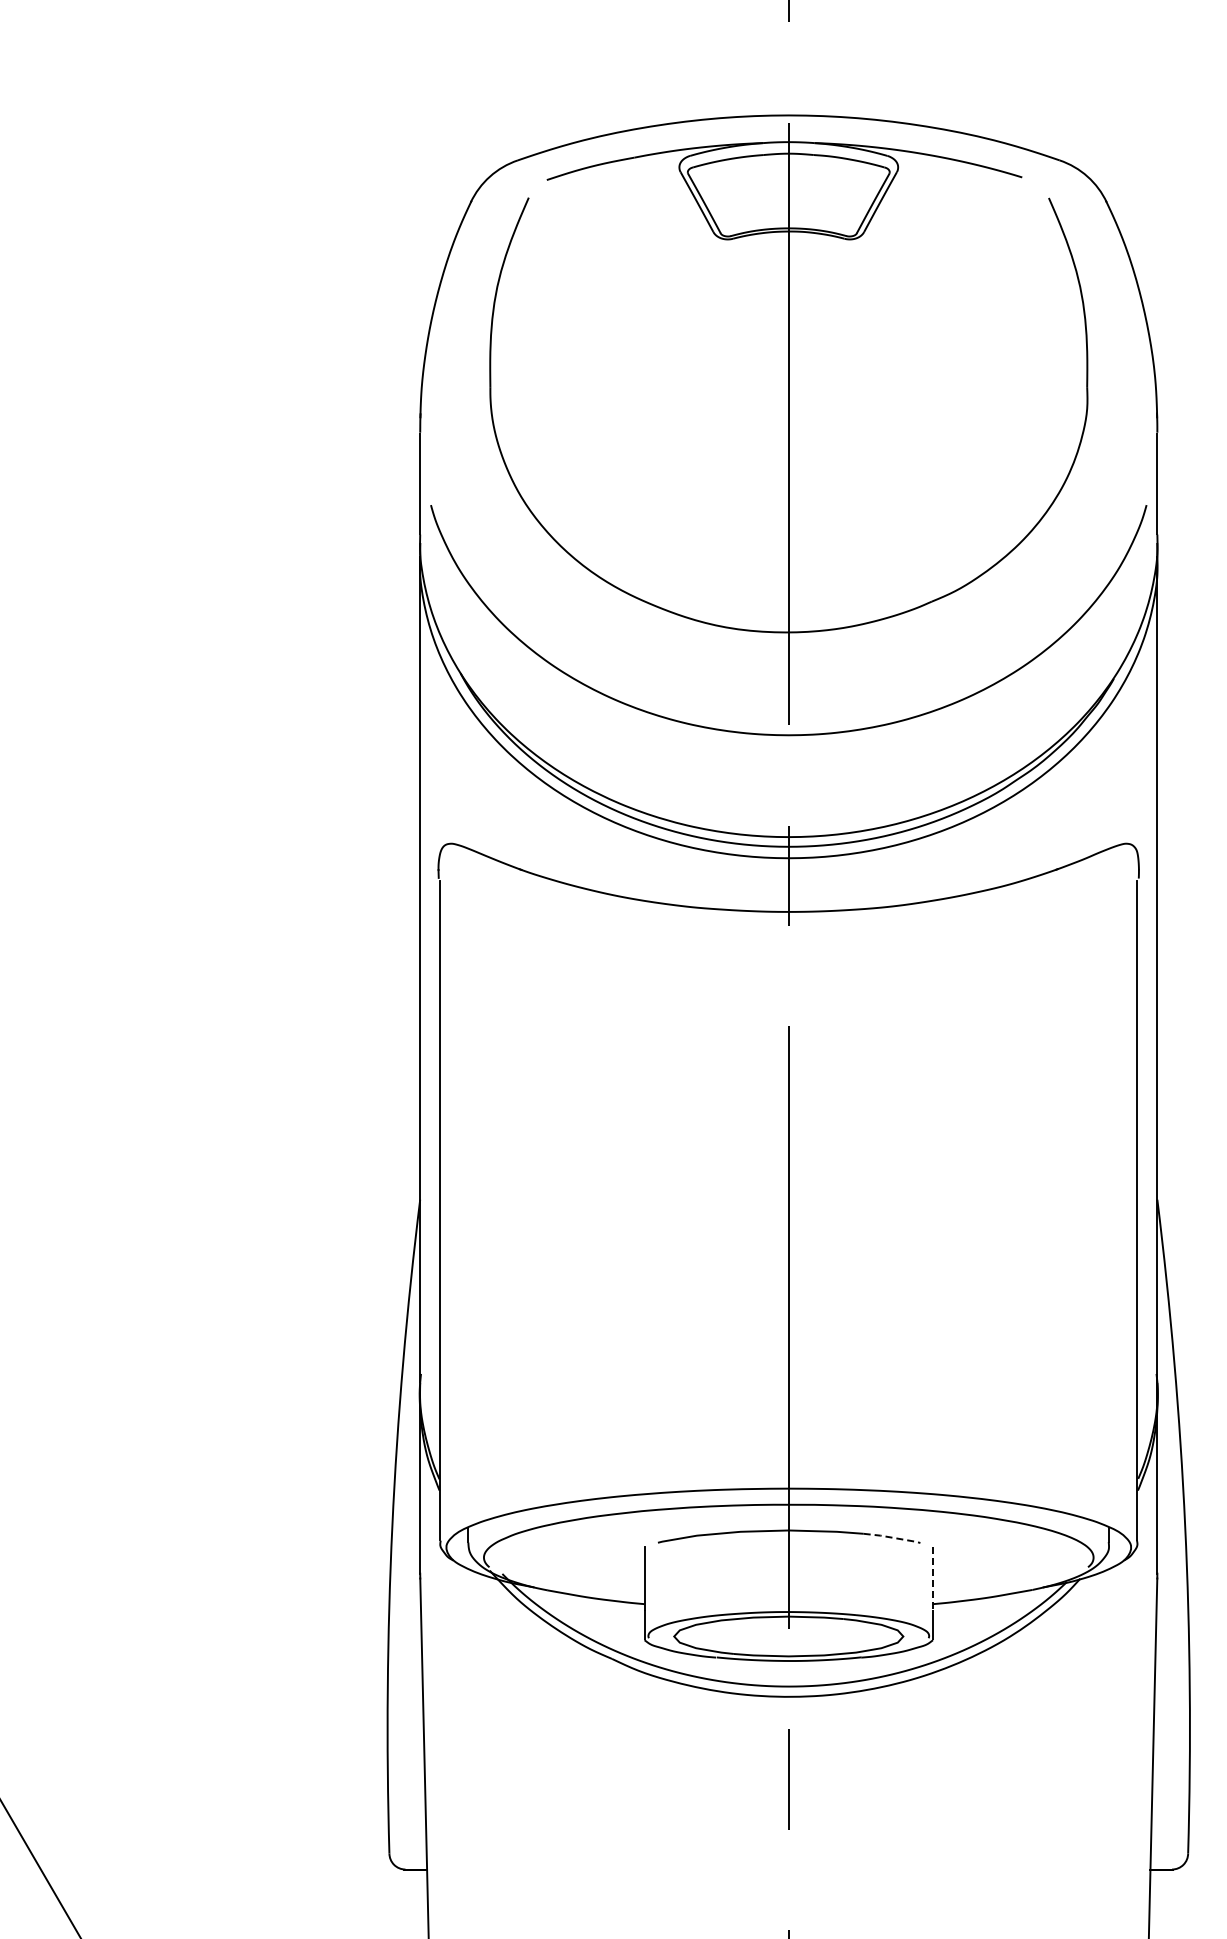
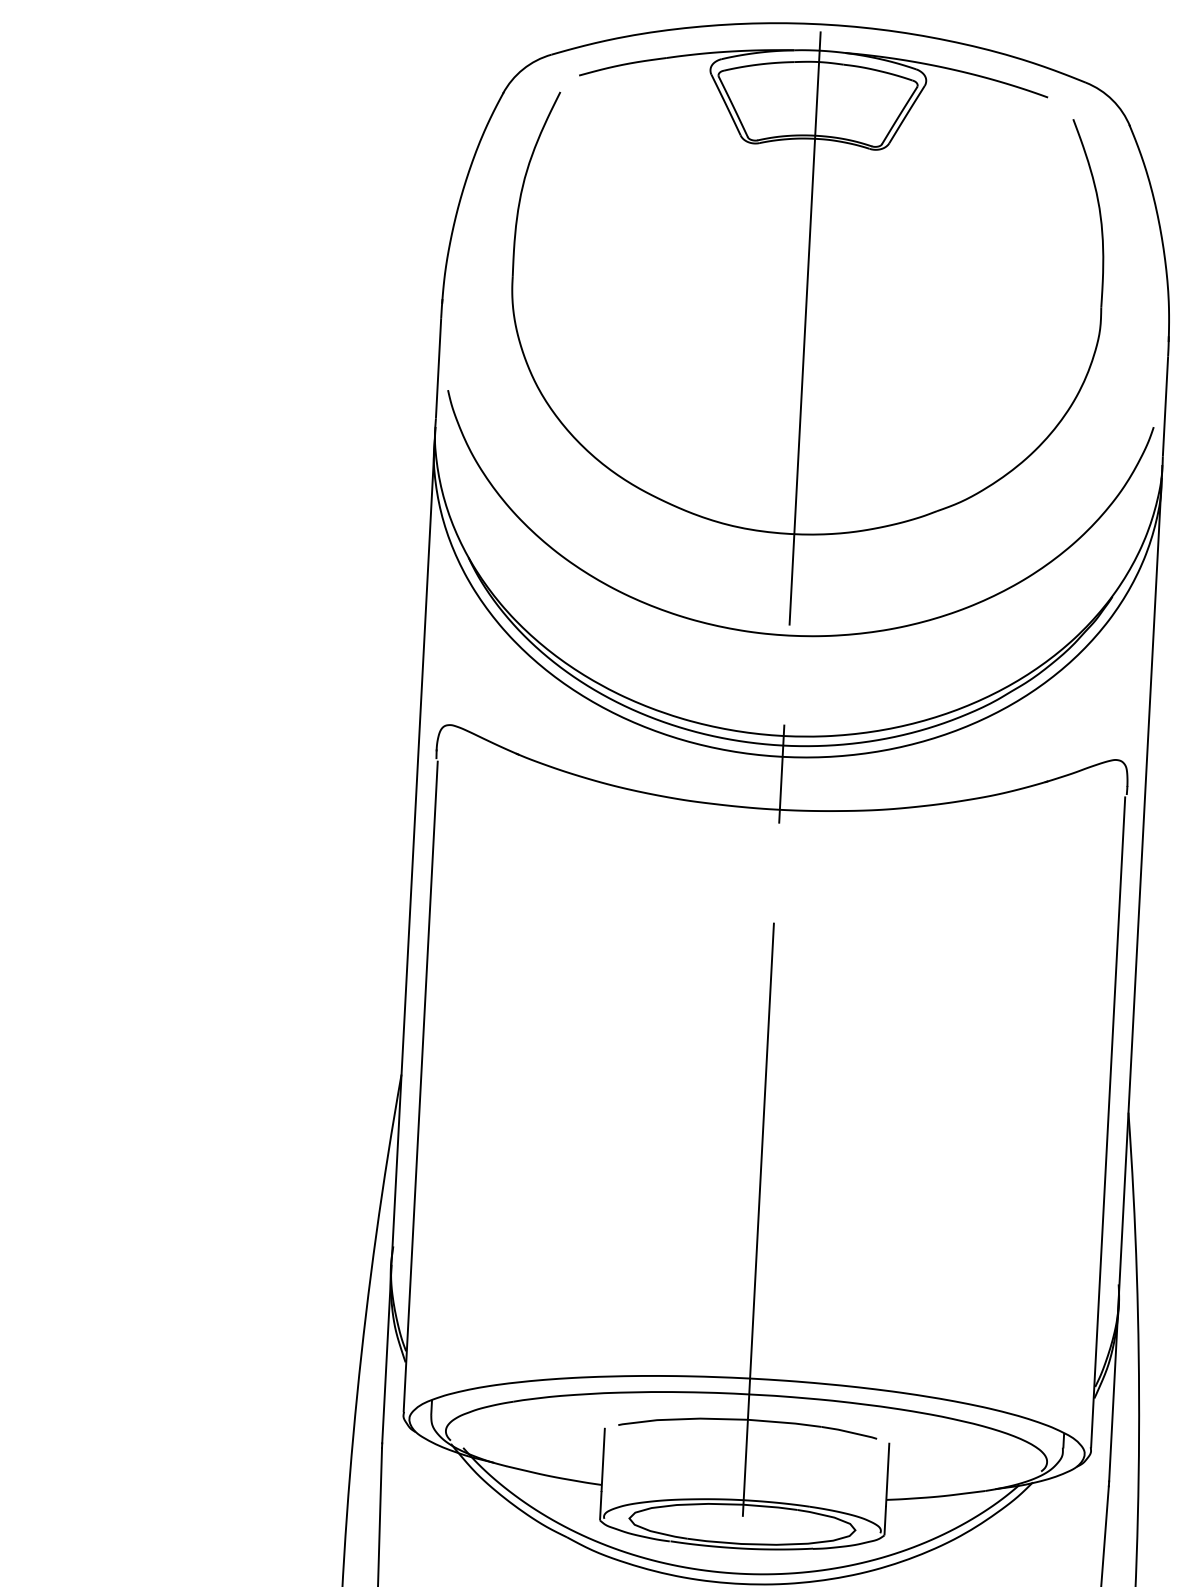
line: (892, 1537) -> (849, 1432), dashed -> solid
line: (933, 1578) -> (888, 1474), dashed -> solid

